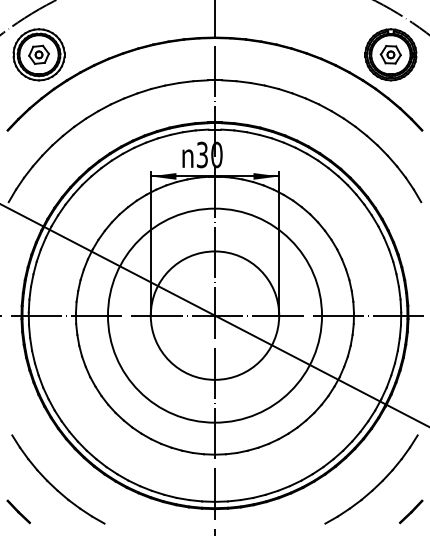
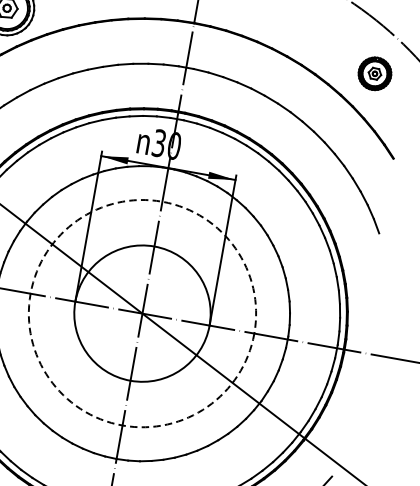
part: (390, 54) -> (374, 73), size x0.6
circle: (214, 315) -> (142, 313), solid -> dashed

